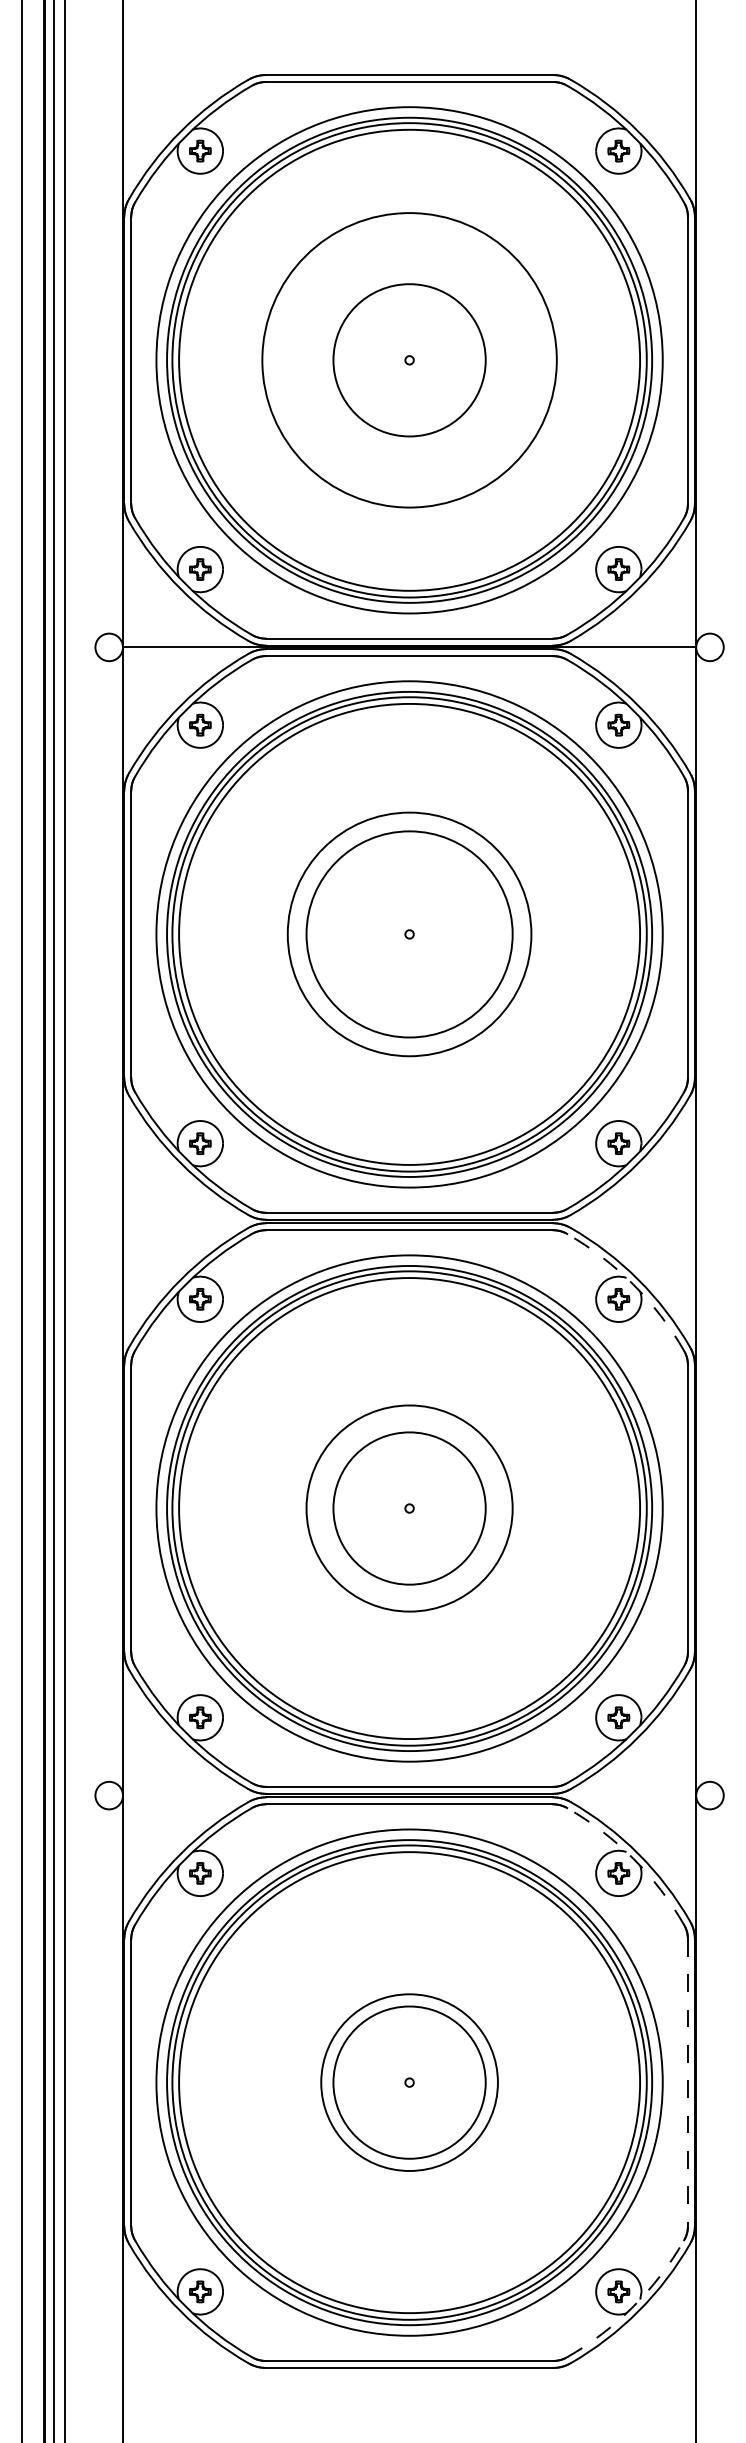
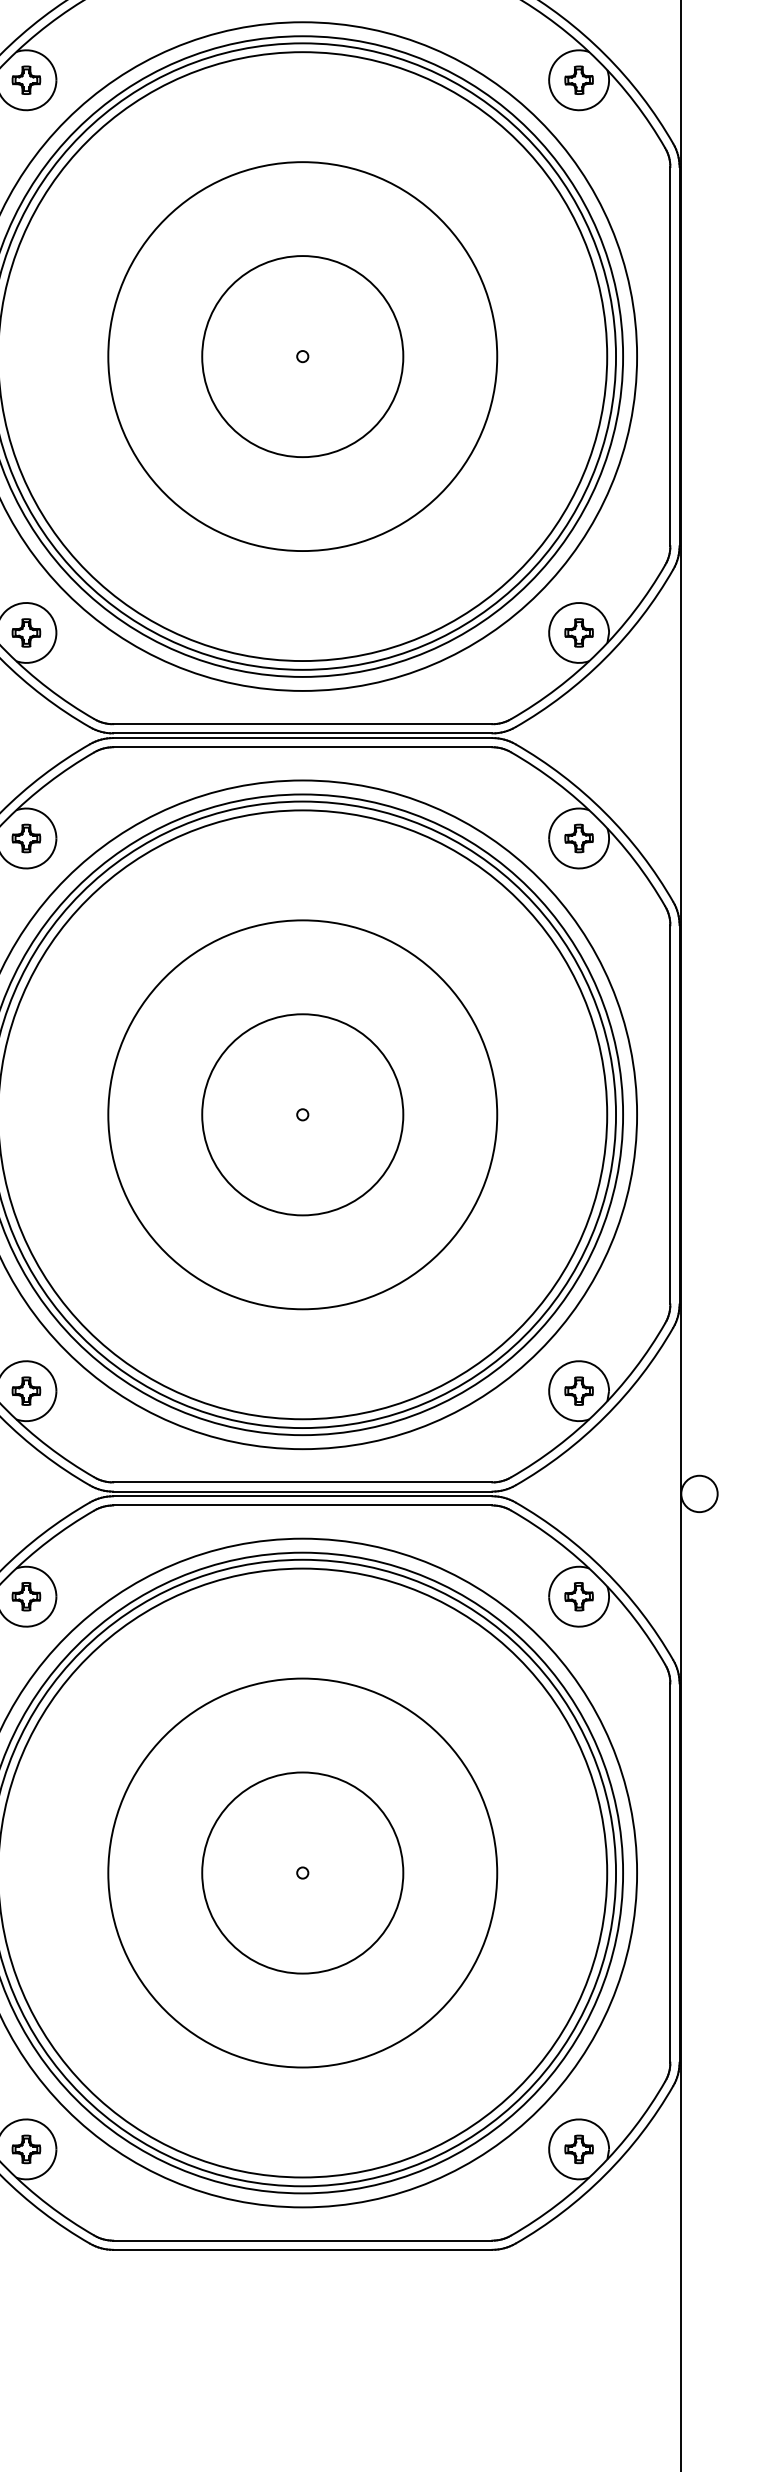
circle: (409, 934) -> (302, 356), size x0.62
circle: (409, 934) -> (302, 356), size x1.43
arc: (633, 1284) -> (598, 818), dashed -> solid
circle: (409, 1508) -> (302, 1114), size x1.43
arc: (633, 1858) -> (598, 1577), dashed -> solid
circle: (409, 2082) -> (302, 1872), size x1.67
line: (687, 2082) -> (669, 1872), dashed -> solid
arc: (633, 2306) -> (598, 2168), dashed -> solid

